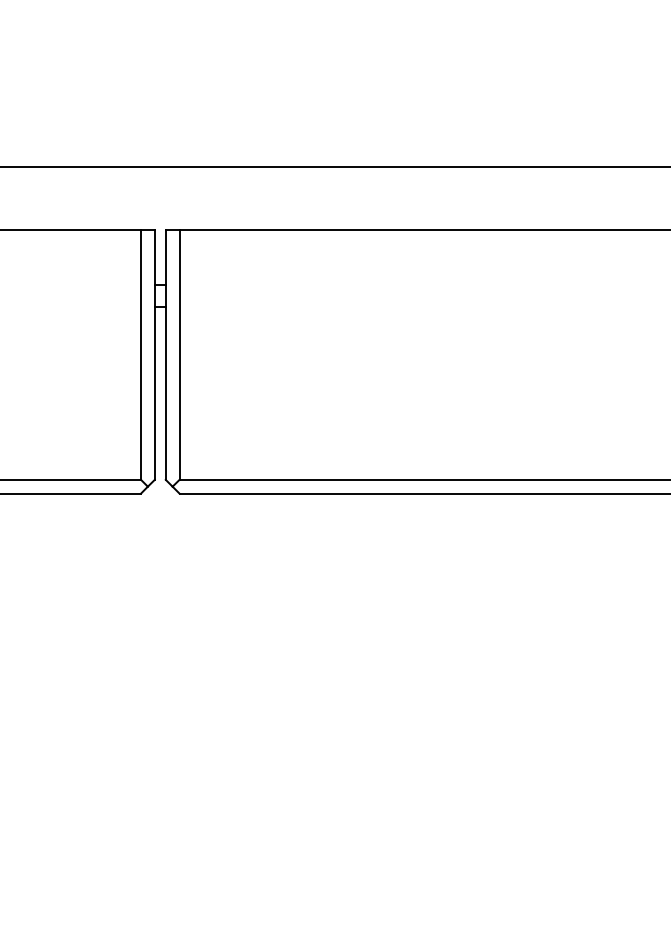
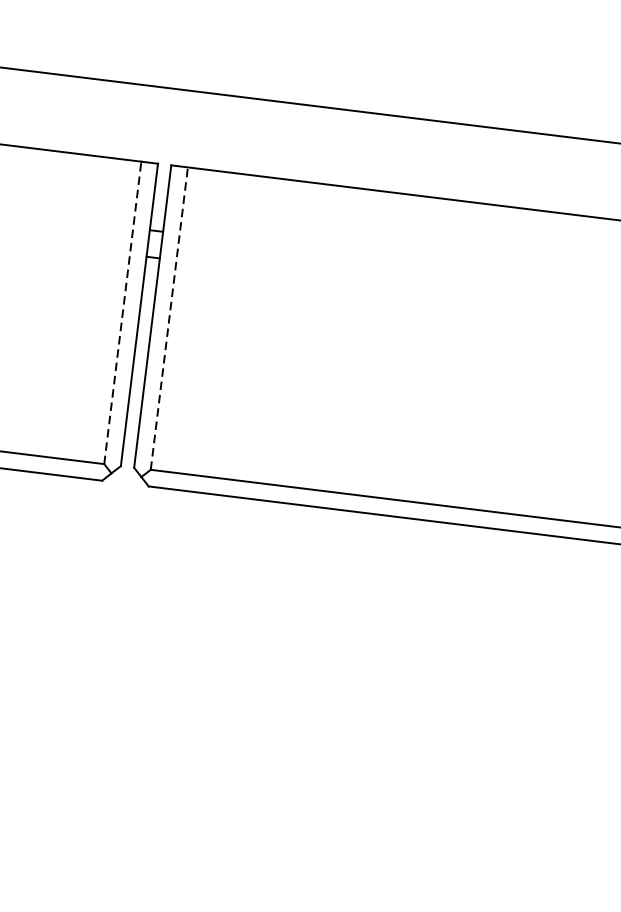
line: (141, 354) -> (123, 312), solid -> dashed
line: (179, 354) -> (169, 318), solid -> dashed

